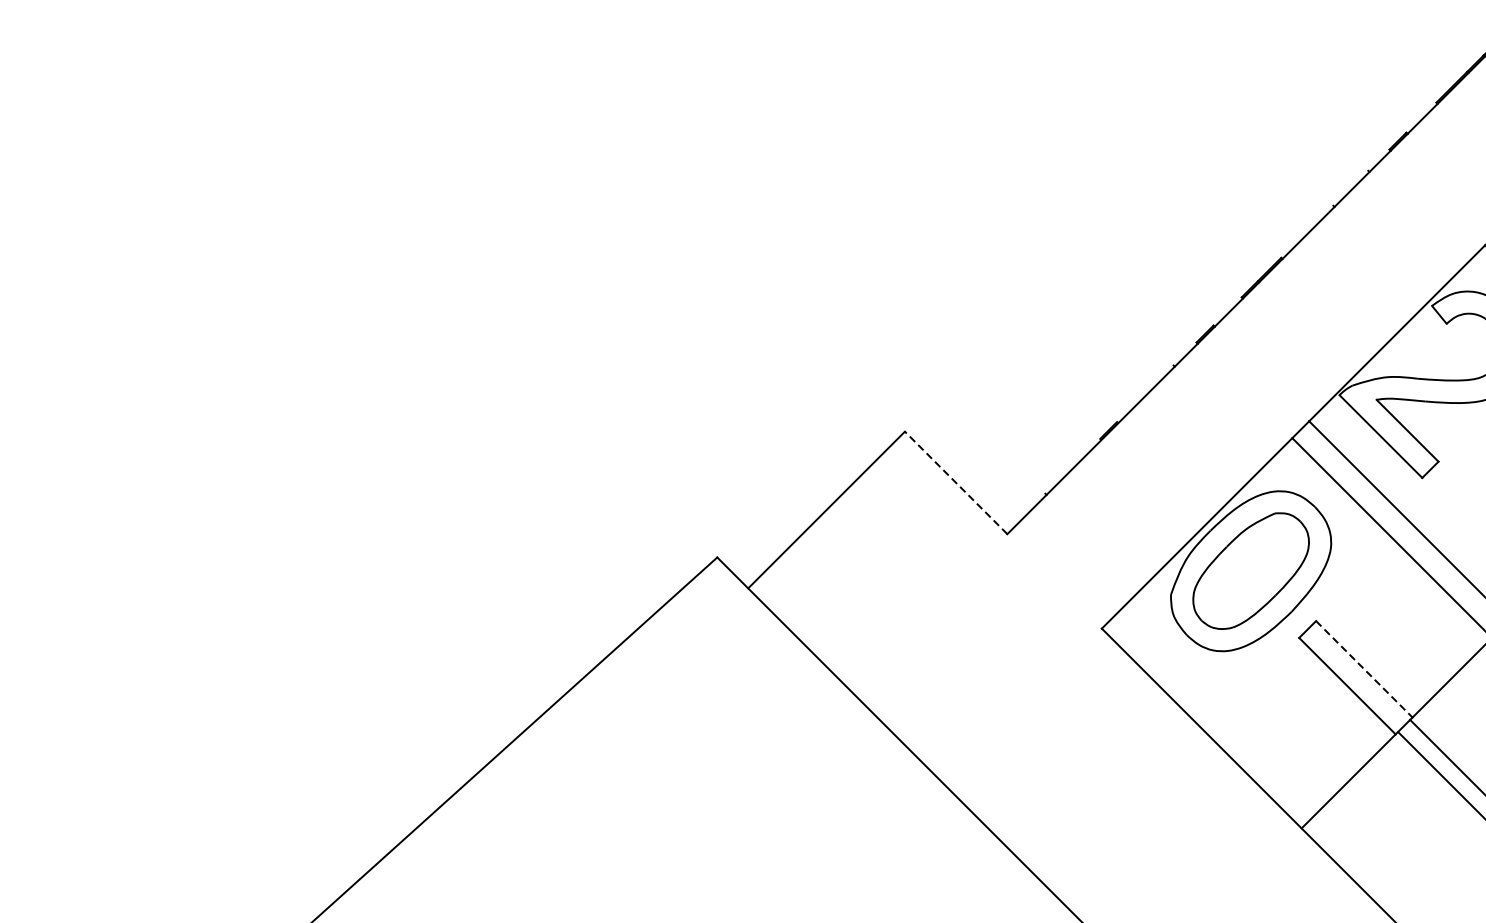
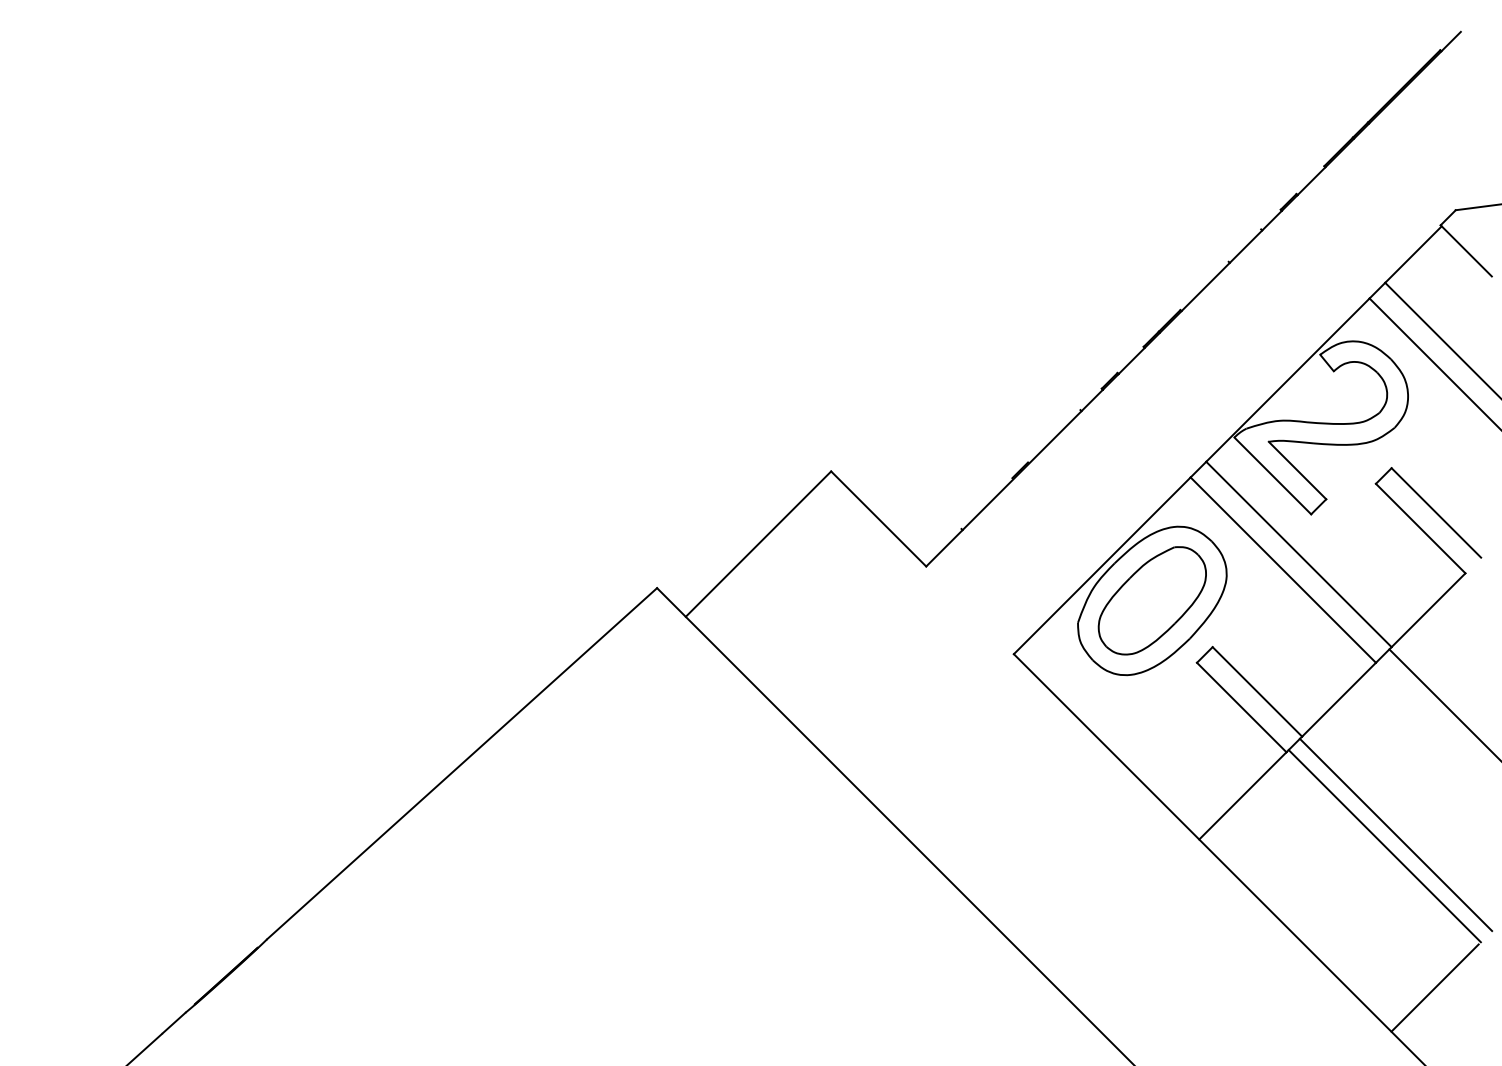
line: (955, 482) -> (878, 518), dashed -> solid
line: (1364, 669) -> (1257, 692), dashed -> solid

